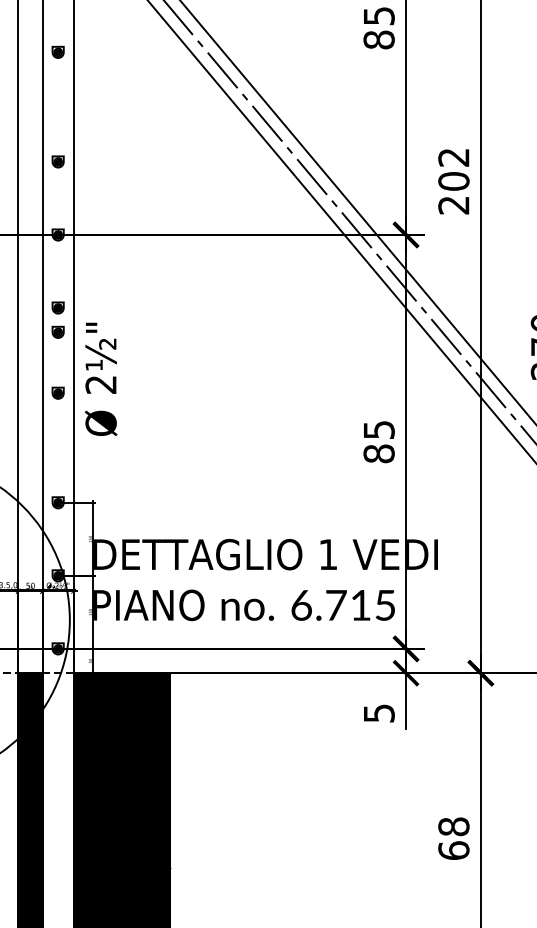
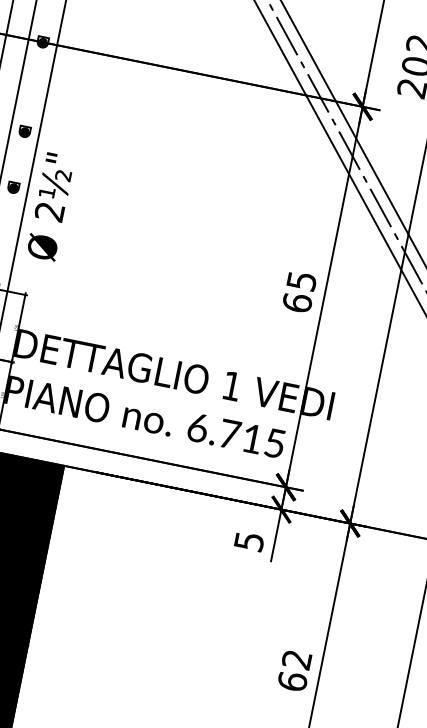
part: (57, 307) -> (28, 108), removed
text: (100, 378) -> (50, 206), moved
text: (378, 453) -> (296, 302), 85 -> 65
text: (453, 826) -> (296, 659), 68 -> 62

